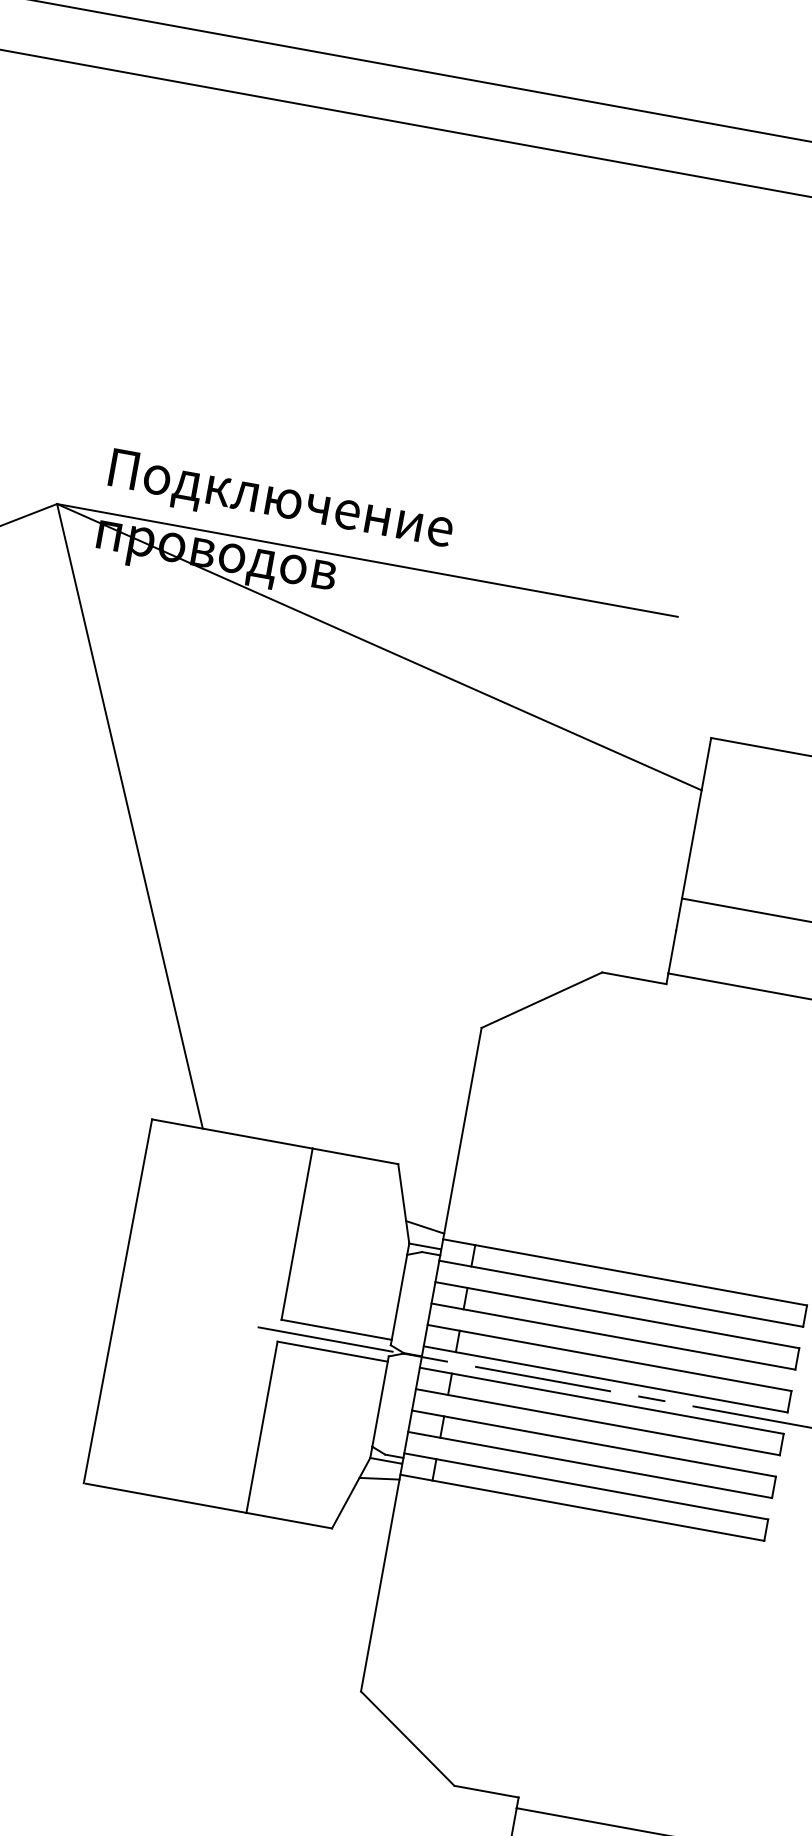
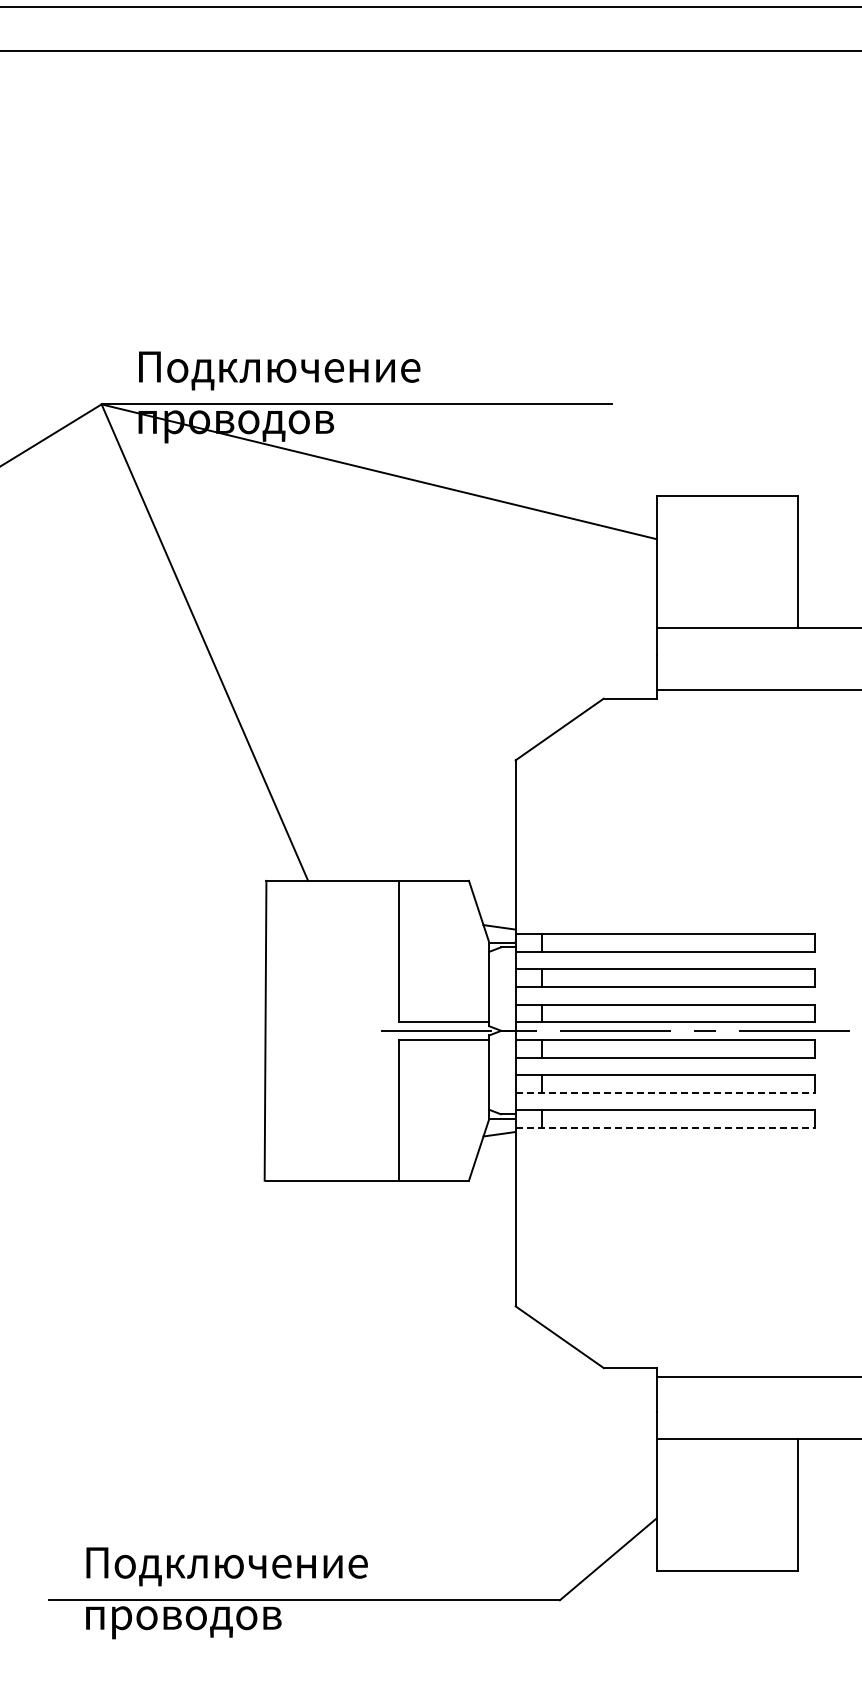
line: (590, 1464) -> (665, 1092), solid -> dashed
line: (582, 1508) -> (665, 1128), solid -> dashed

